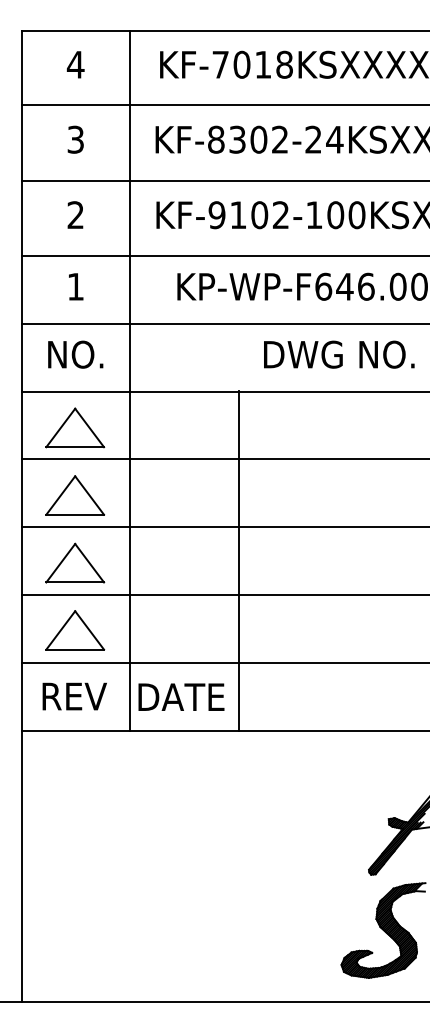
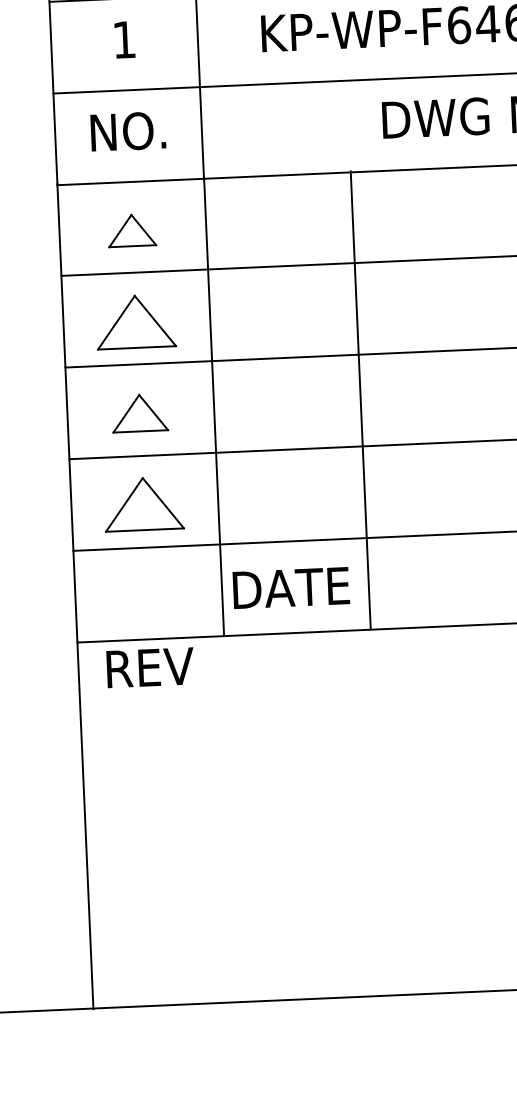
part: (75, 427) -> (132, 229), size x0.6
part: (75, 562) -> (140, 412), size x0.7
text: (74, 696) -> (150, 667), moved

